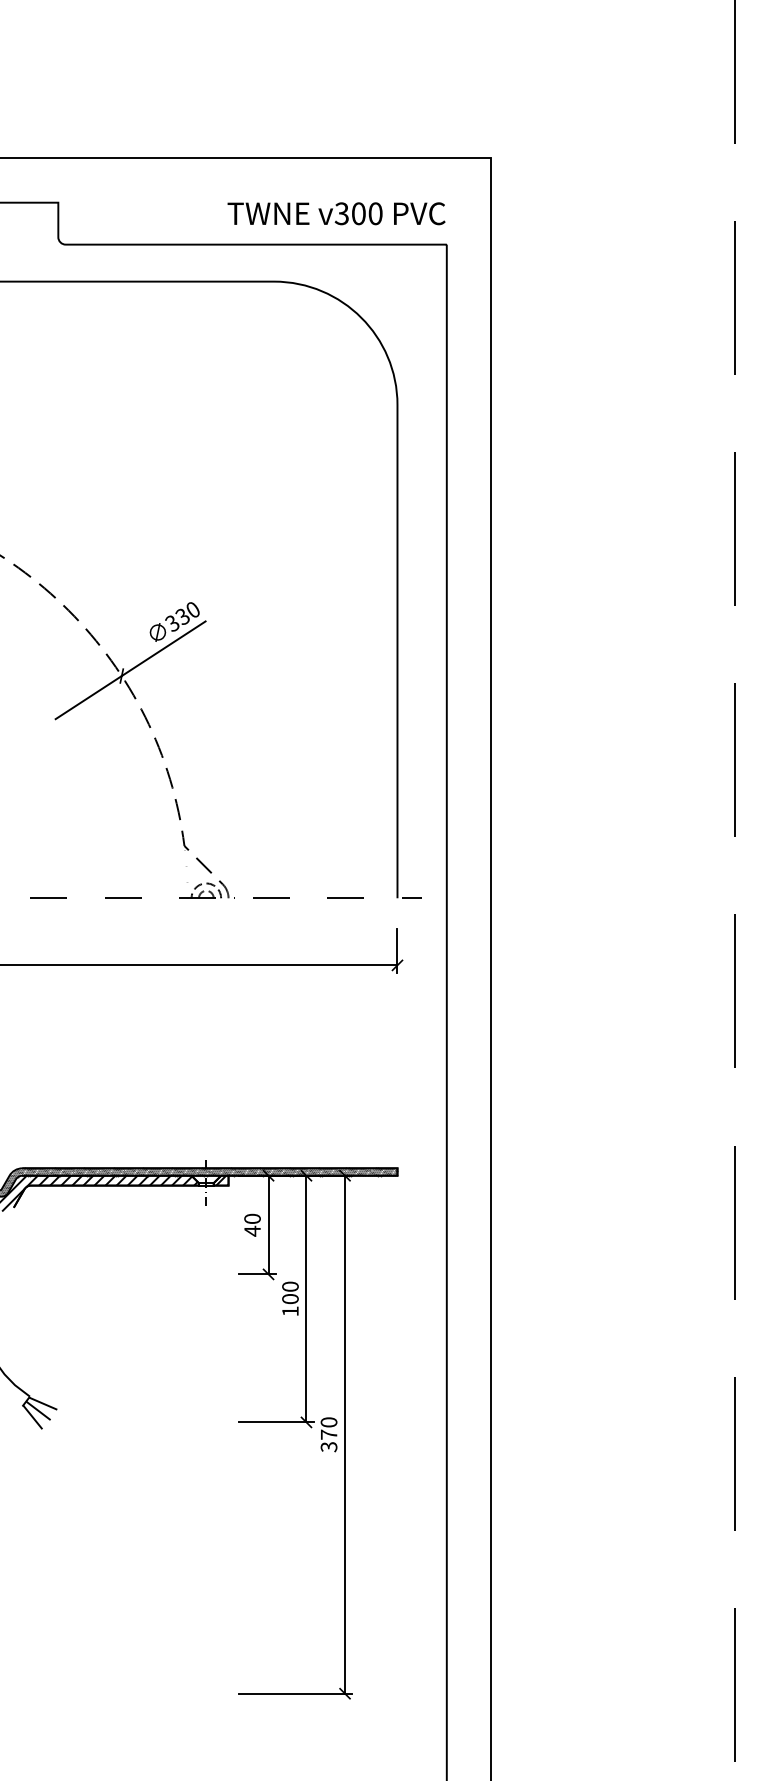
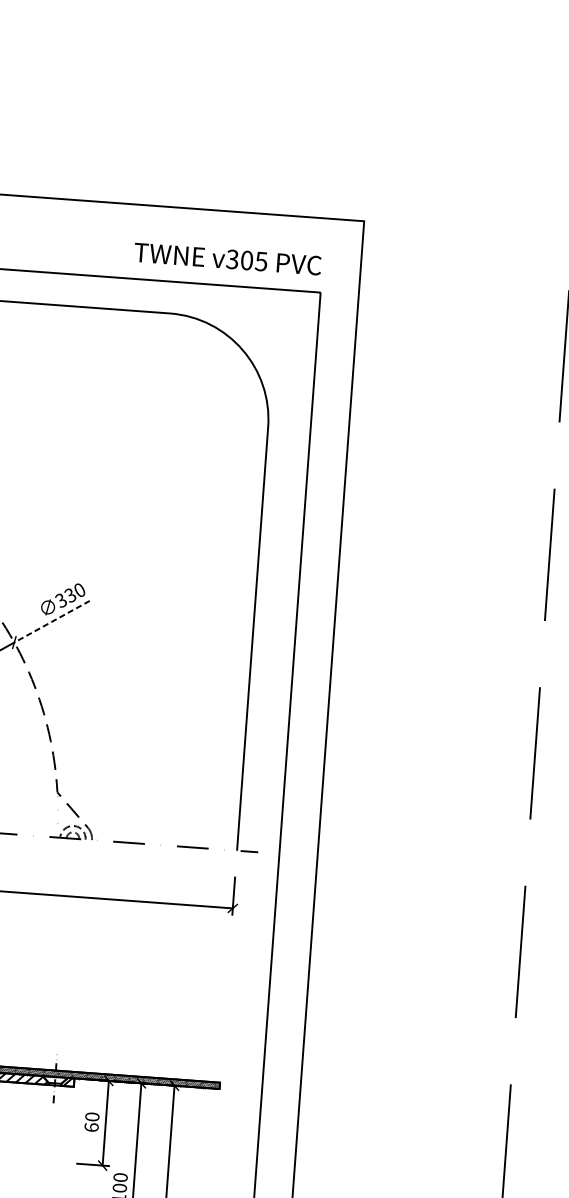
text: (375, 213) -> (261, 261), v300 -> v305
line: (163, 649) -> (51, 622), solid -> dashed
text: (252, 1230) -> (91, 1126), 40 -> 60

